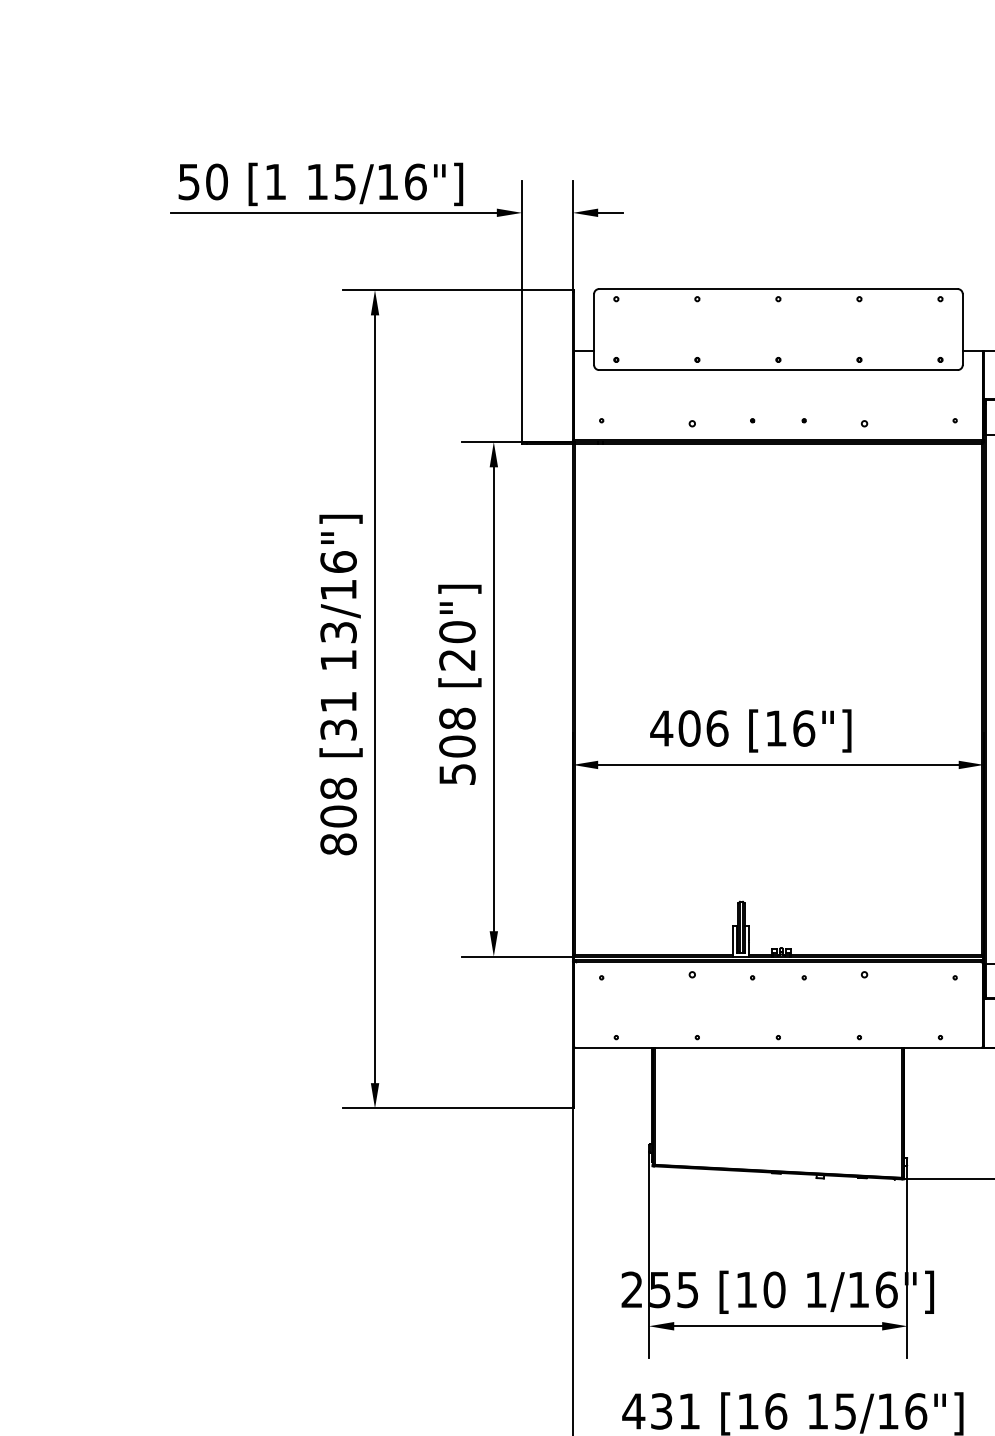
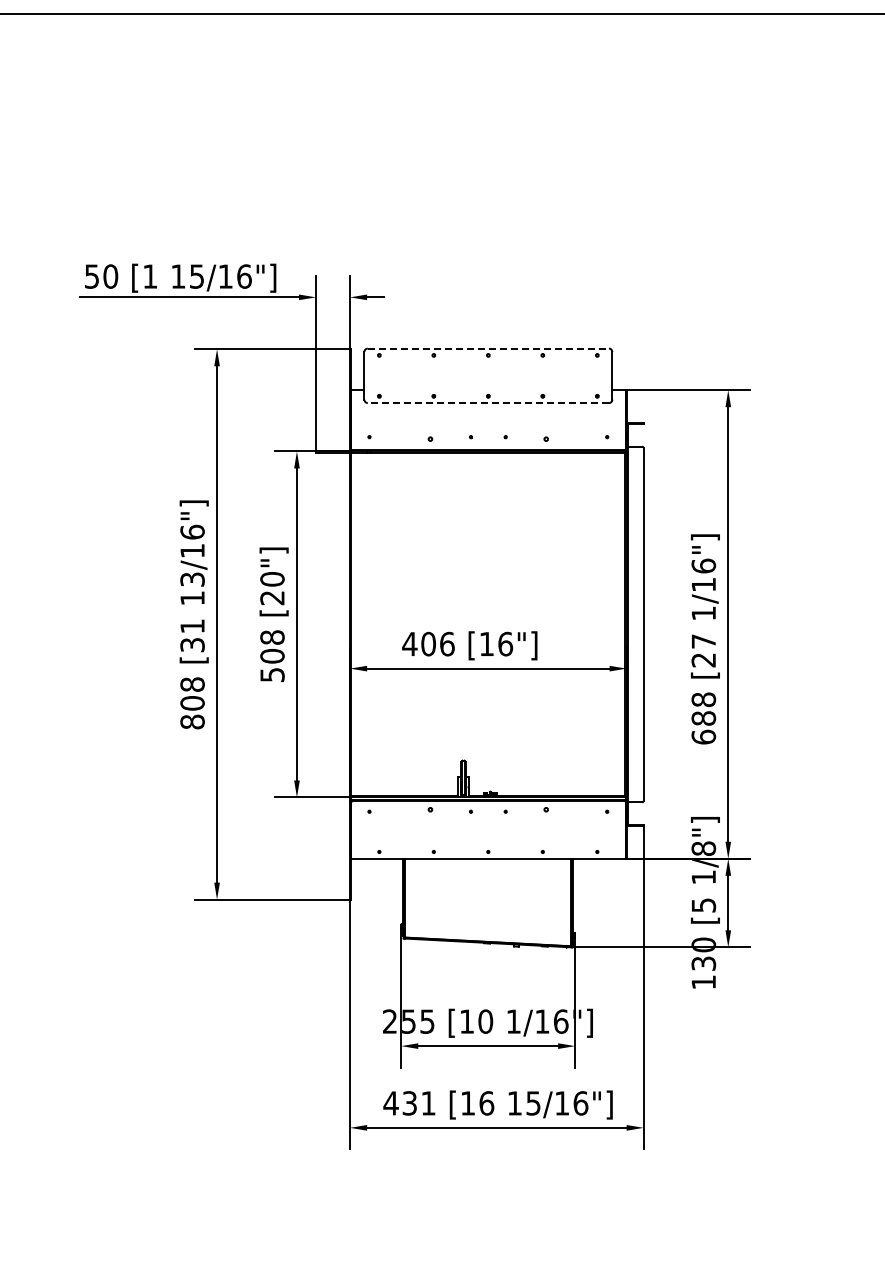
line: (778, 288) -> (488, 348), solid -> dashed
line: (778, 370) -> (488, 403), solid -> dashed

